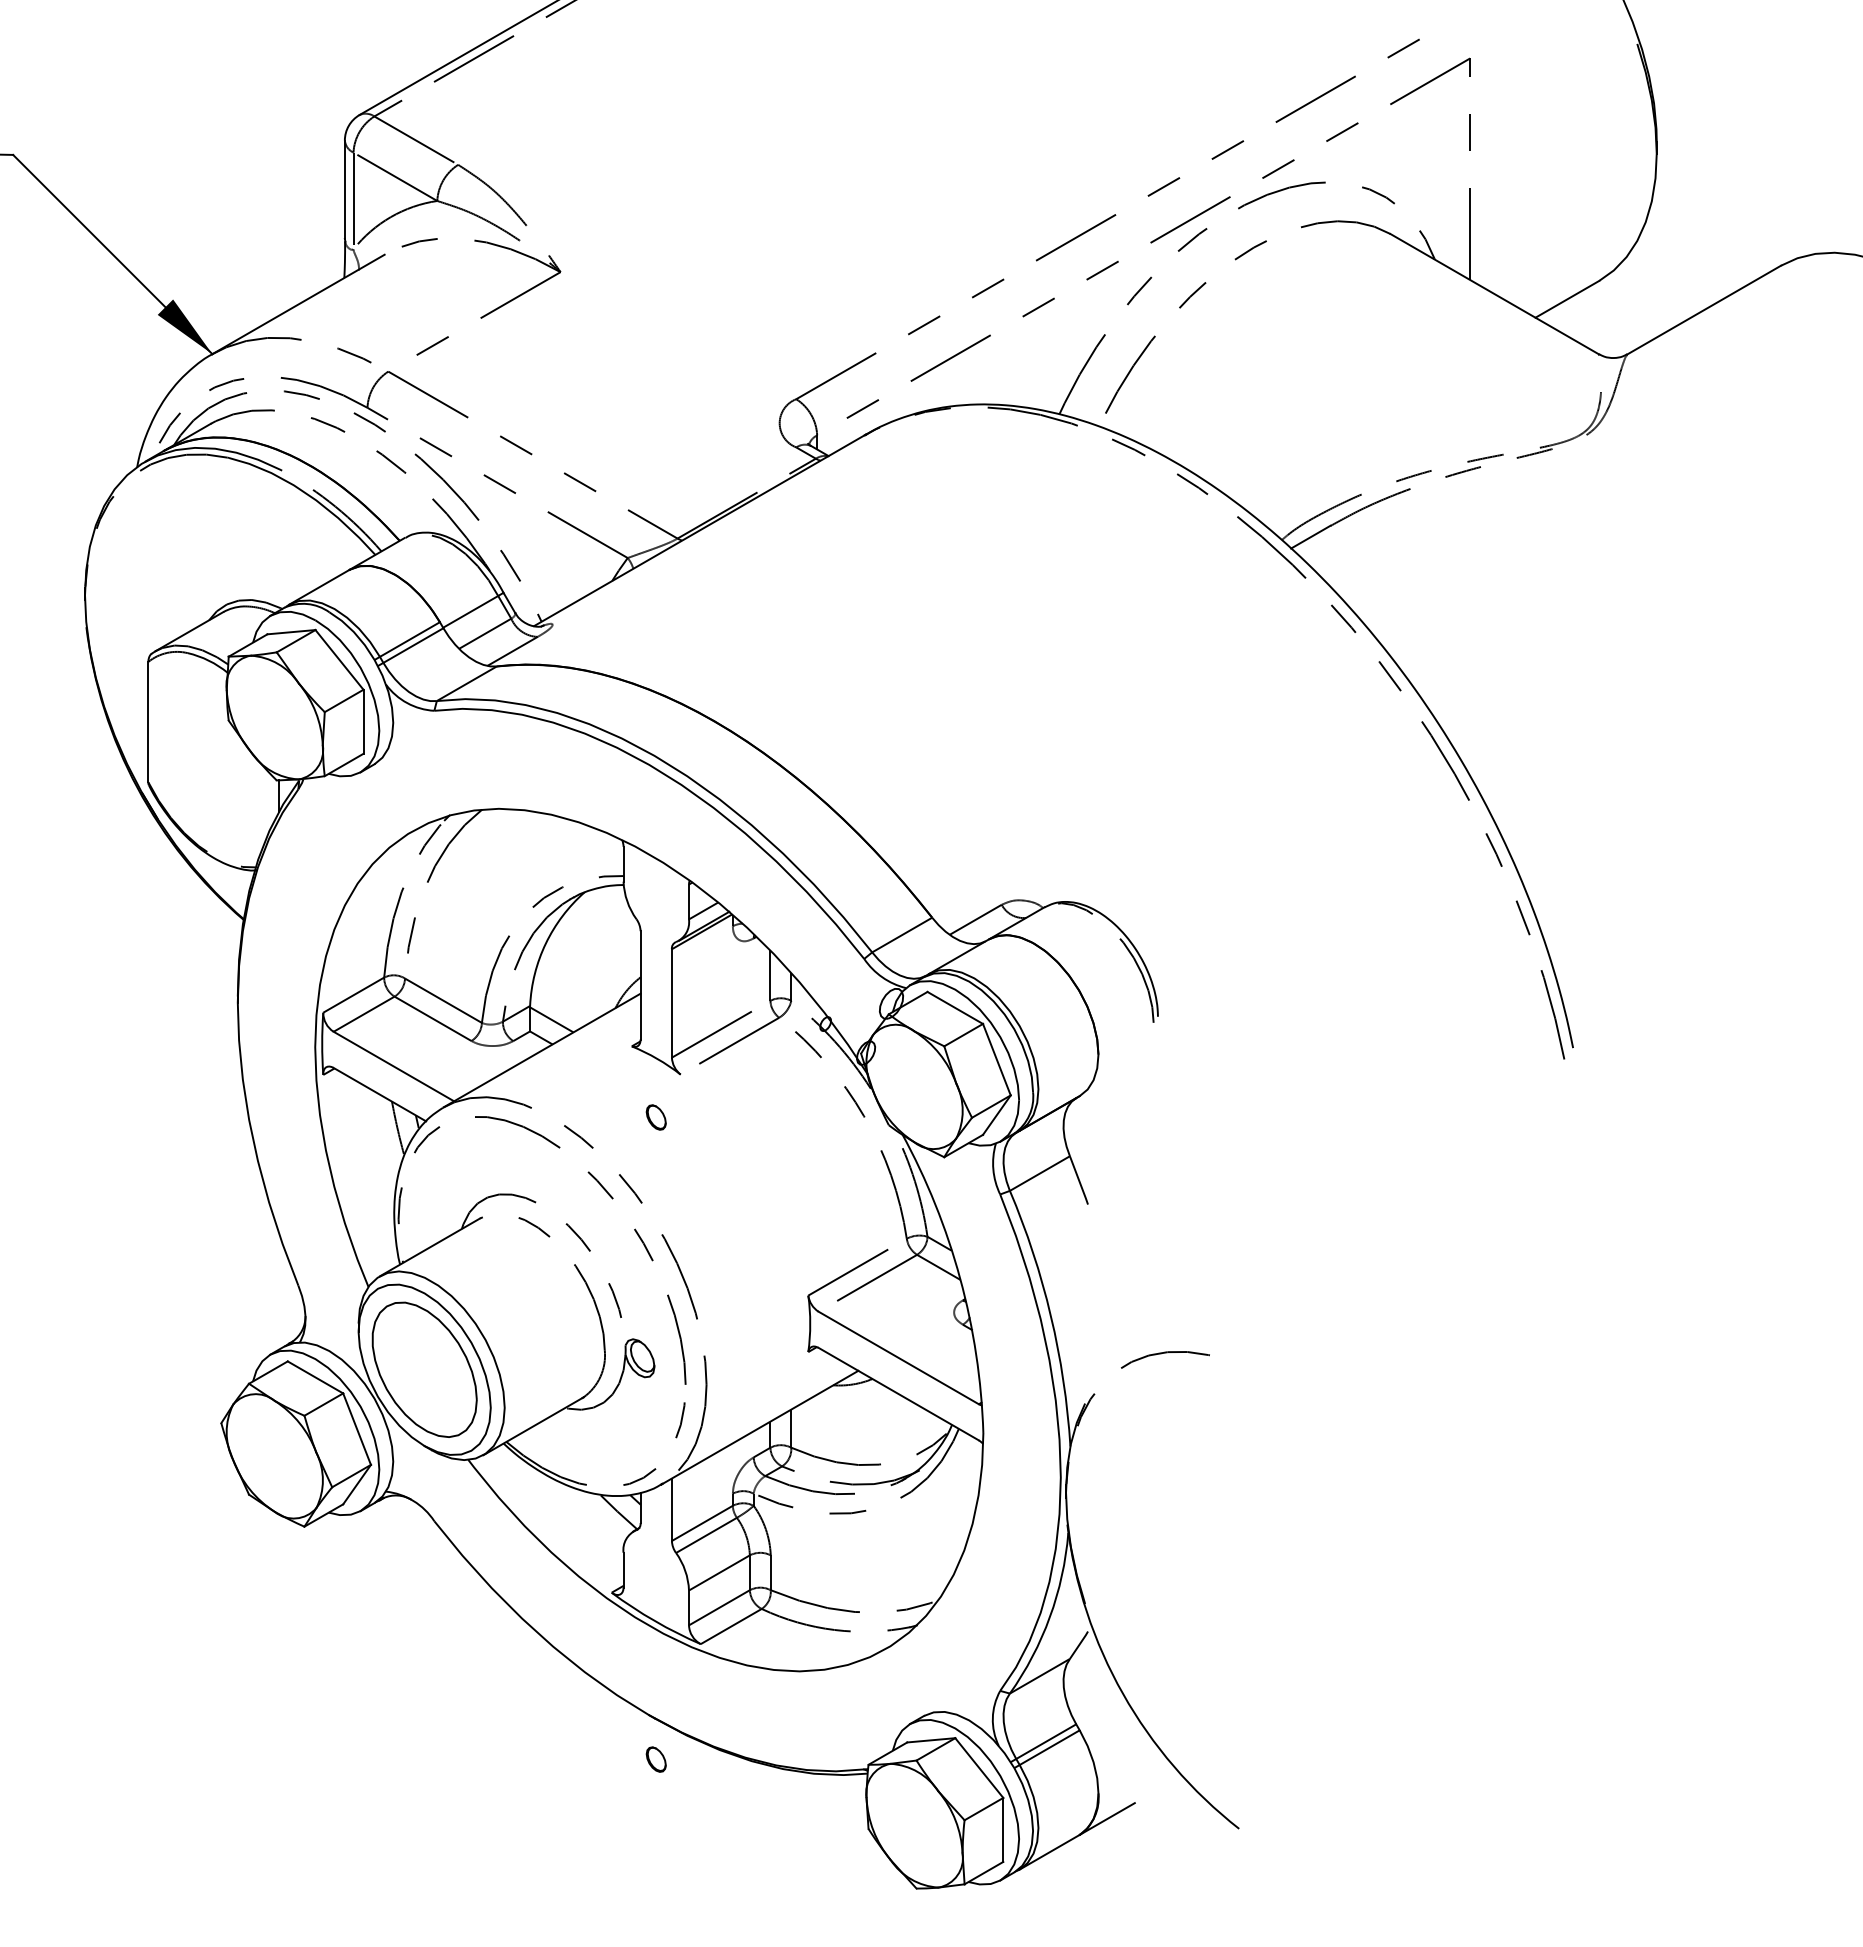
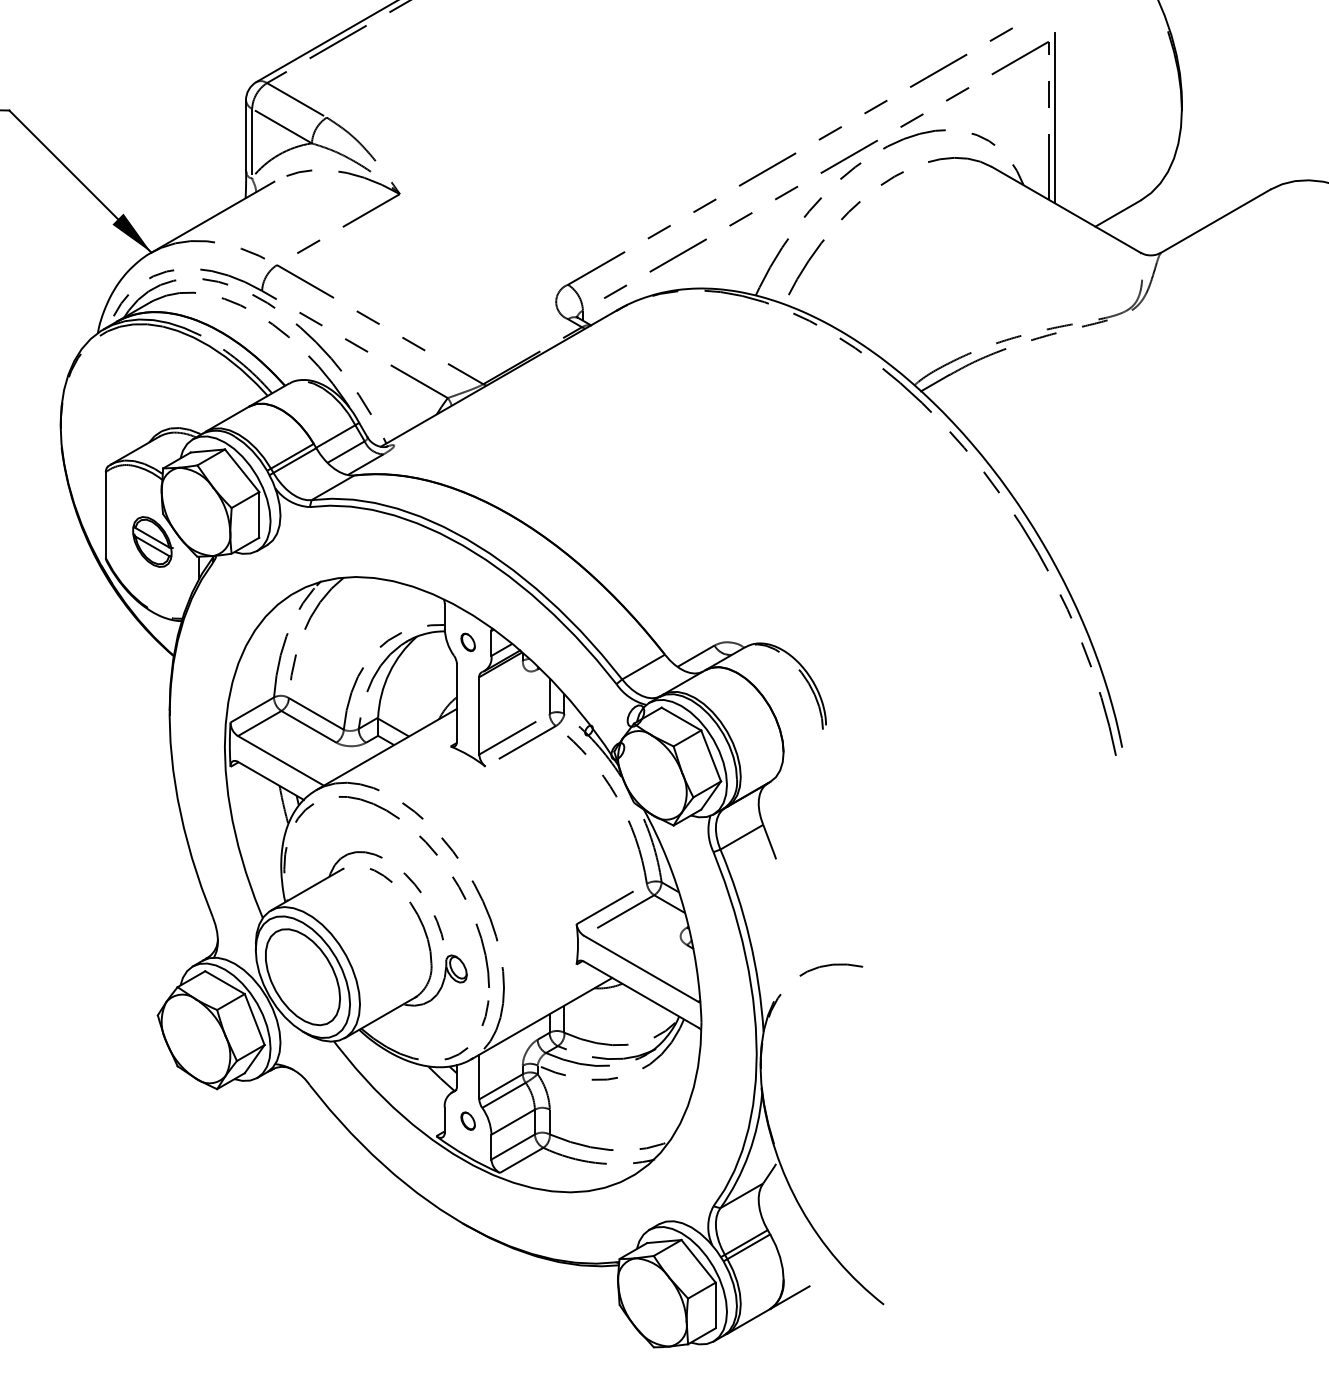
line: (1478, 165) -> (1054, 118), added
part: (214, 759) -> (152, 541), added
part: (655, 1117) -> (467, 642), moved
part: (655, 1759) -> (467, 1121), moved

